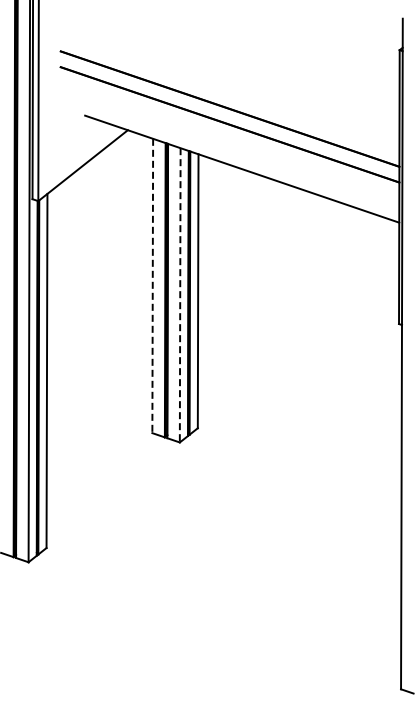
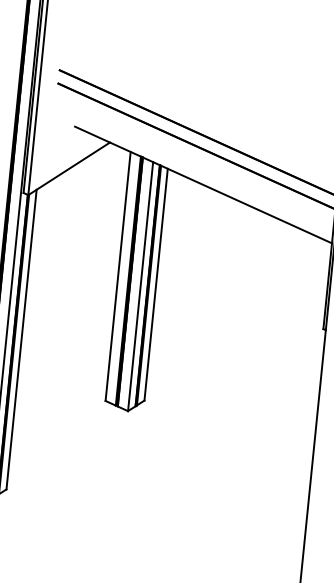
line: (152, 286) -> (117, 276), dashed -> solid
line: (180, 295) -> (140, 286), dashed -> solid

